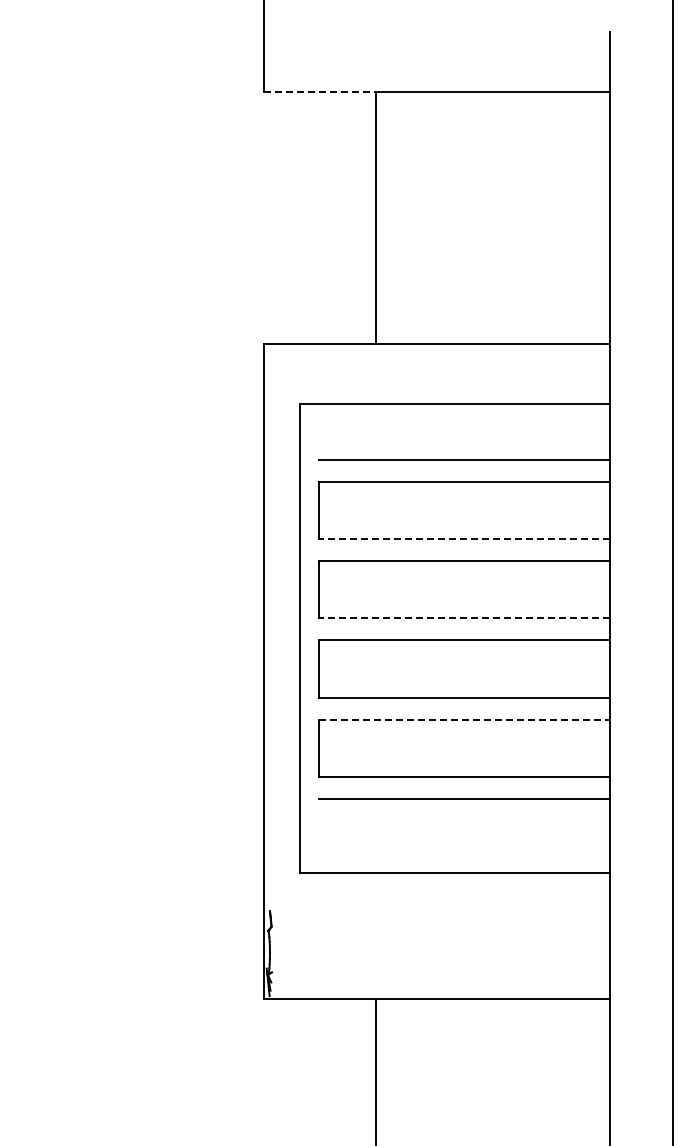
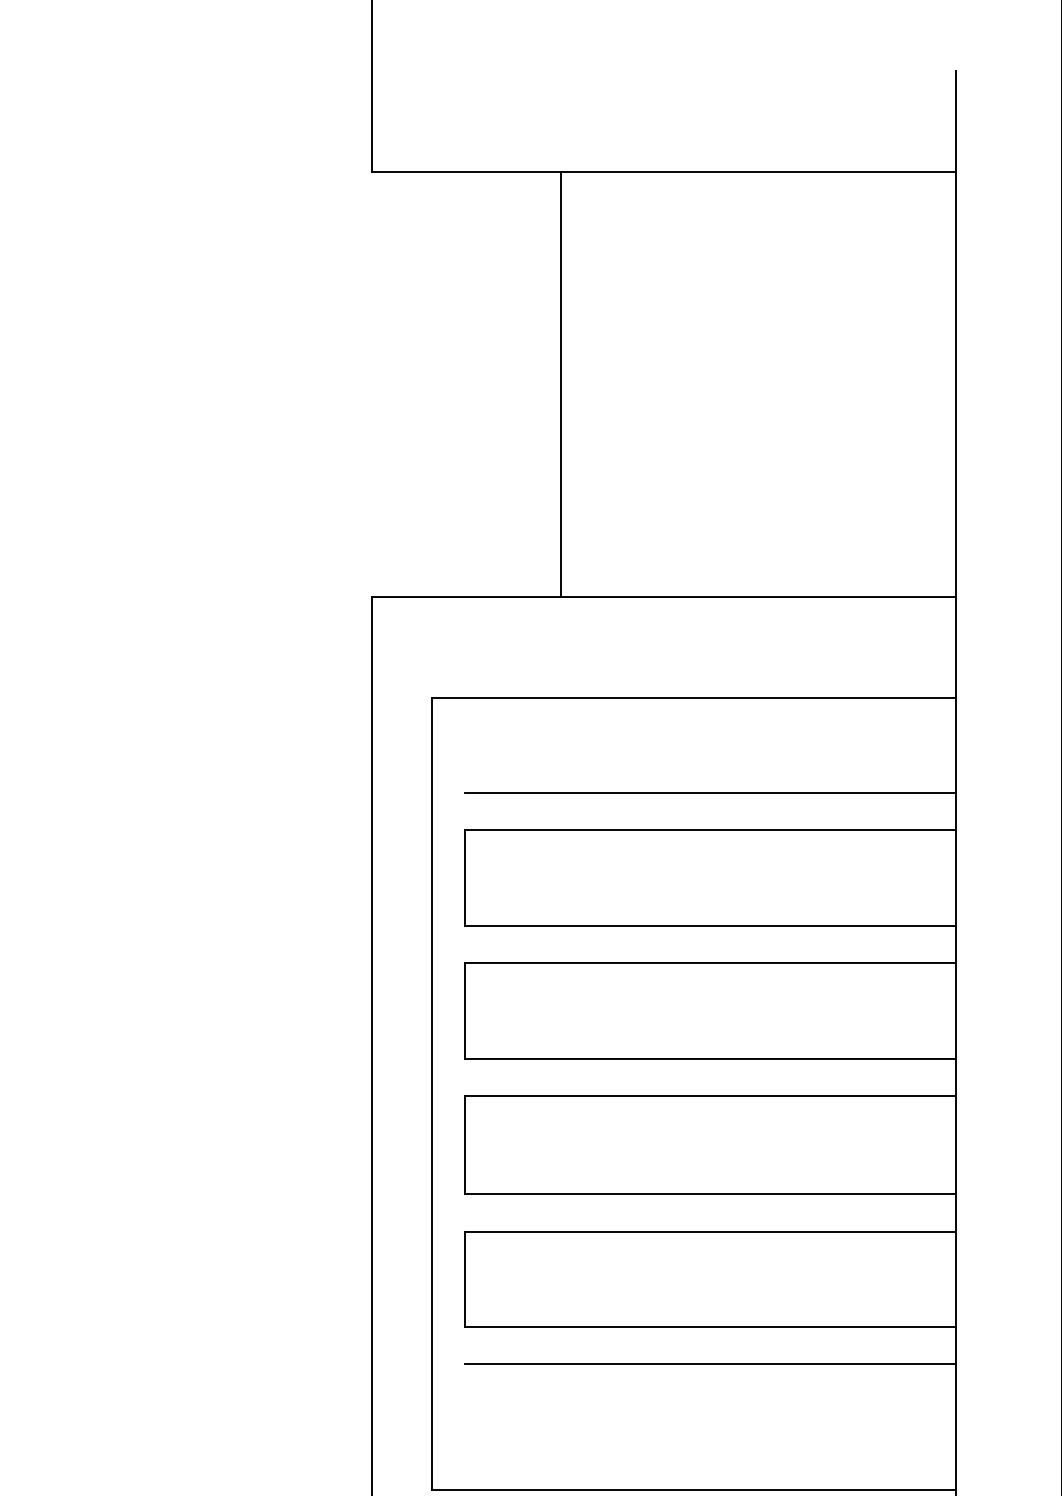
line: (320, 91) -> (466, 171), dashed -> solid
line: (464, 538) -> (709, 925), dashed -> solid
line: (464, 617) -> (709, 1058), dashed -> solid
line: (465, 719) -> (711, 1230), dashed -> solid

